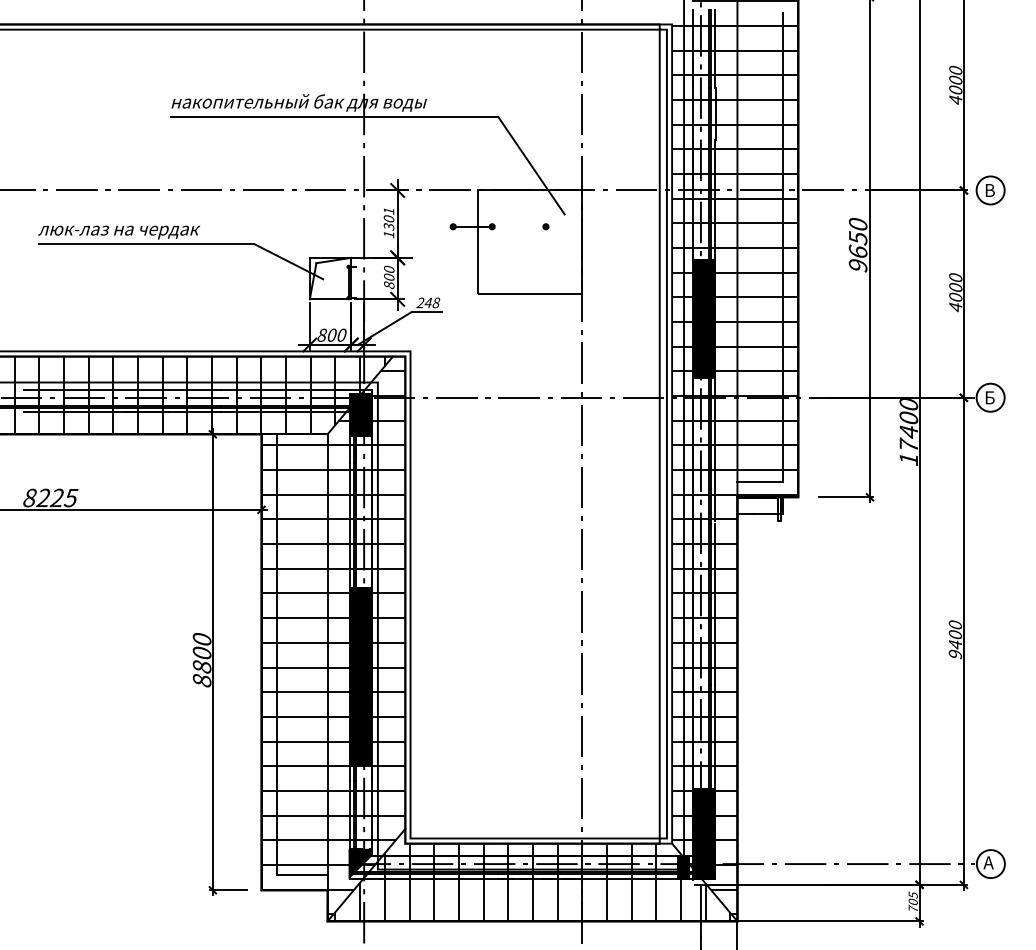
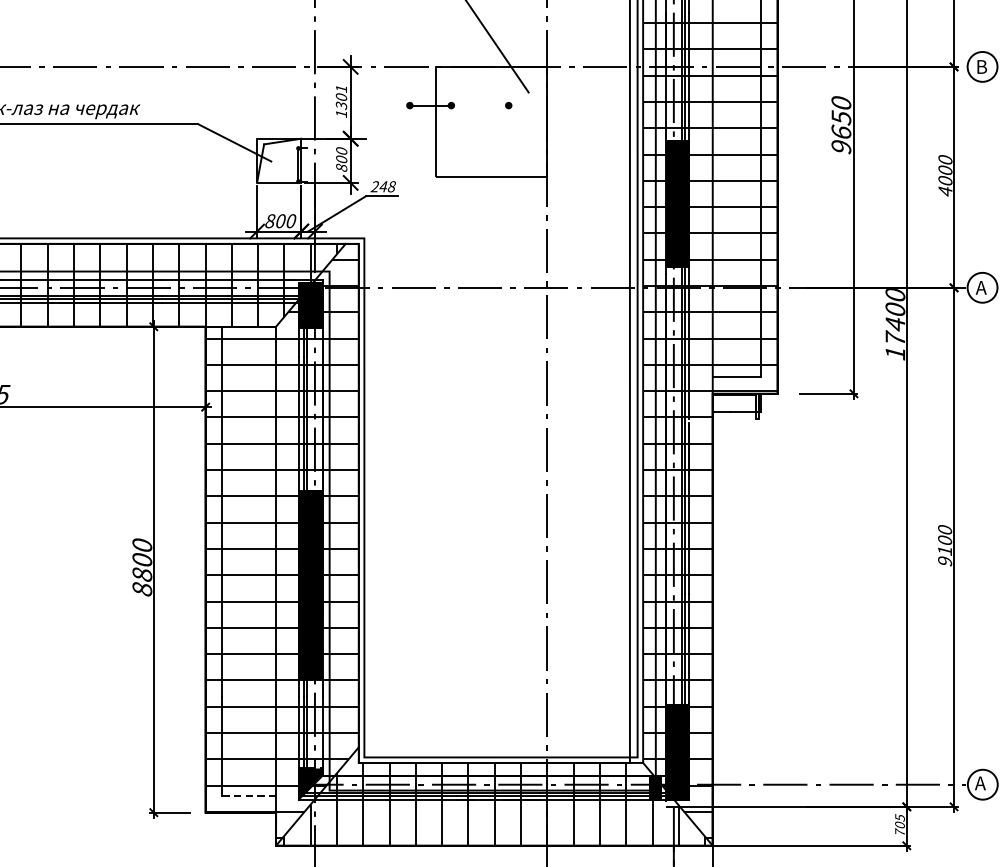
text: (989, 397) -> (981, 287), Б -> А
text: (955, 644) -> (945, 550), 9400 -> 9100
line: (302, 874) -> (249, 795), solid -> dashed

